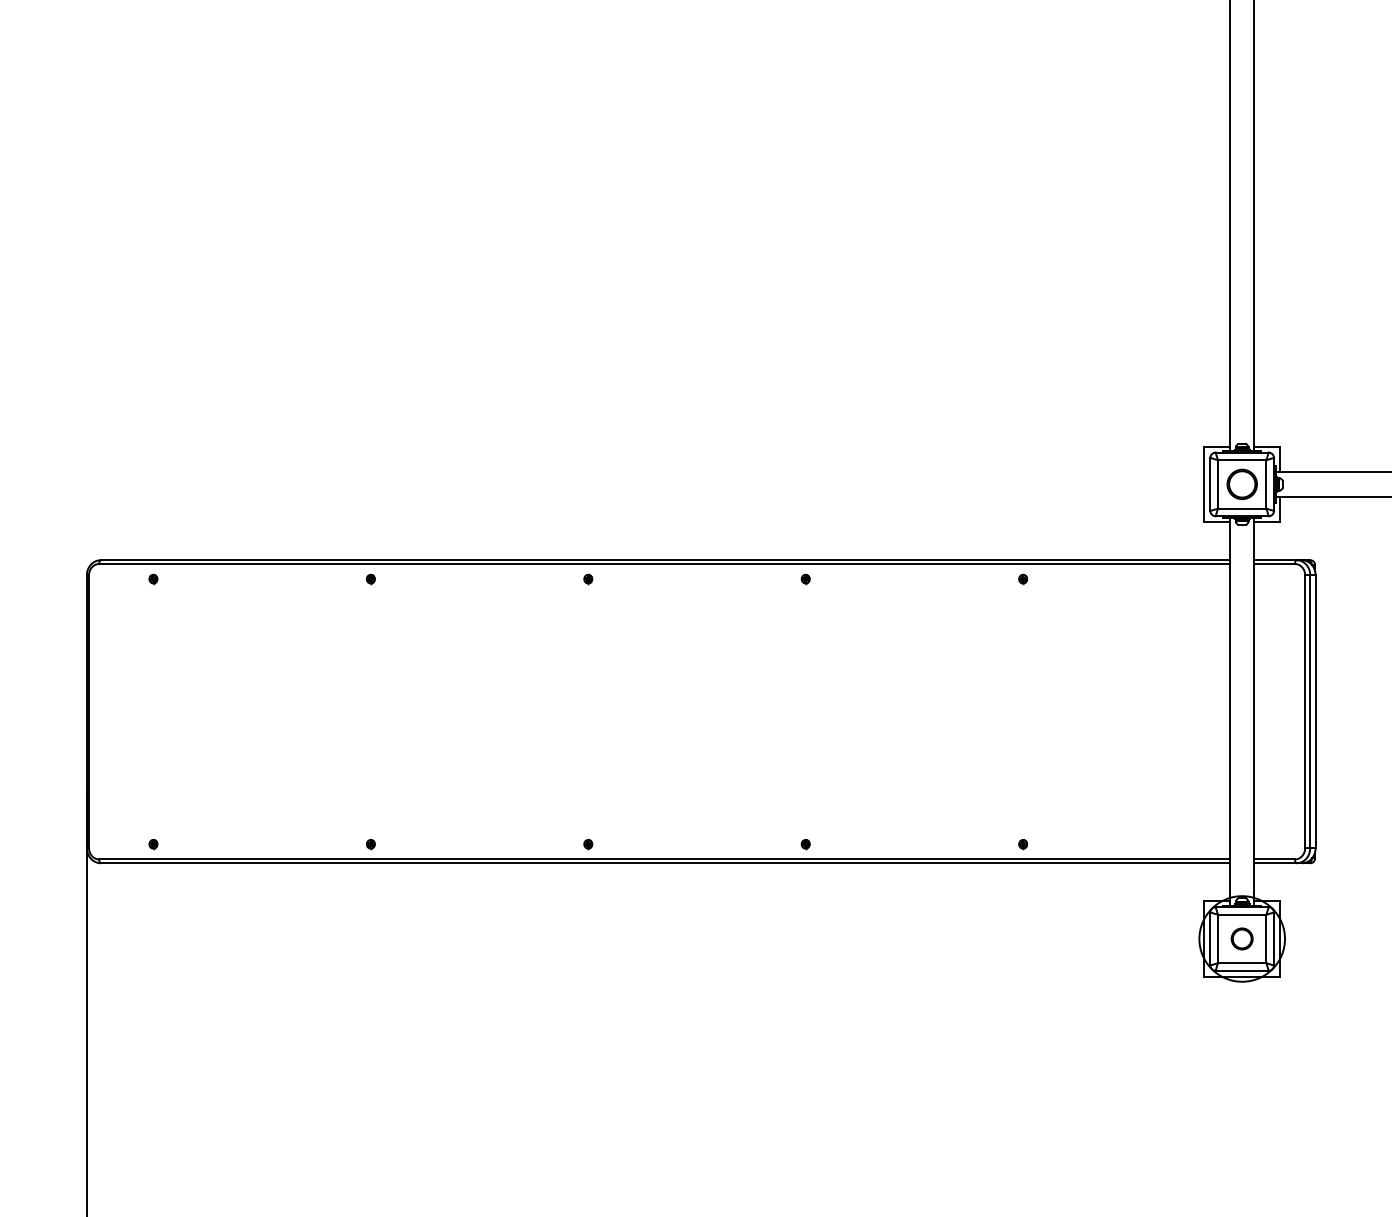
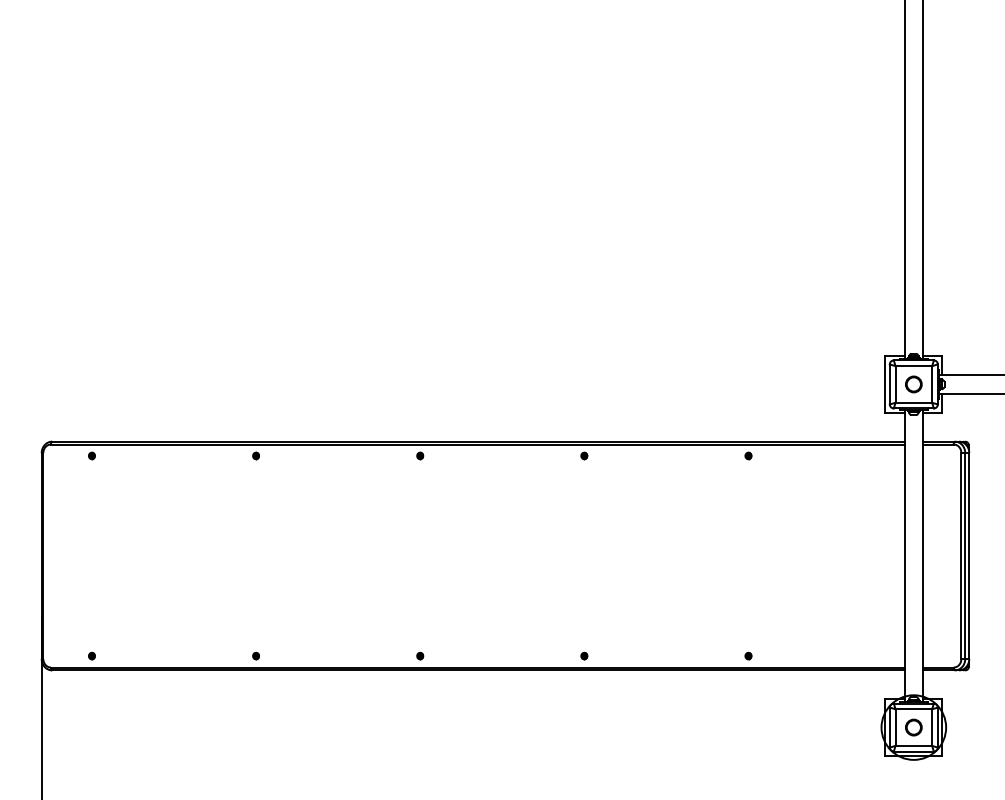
circle: (1241, 484) -> (913, 384), size x0.71

